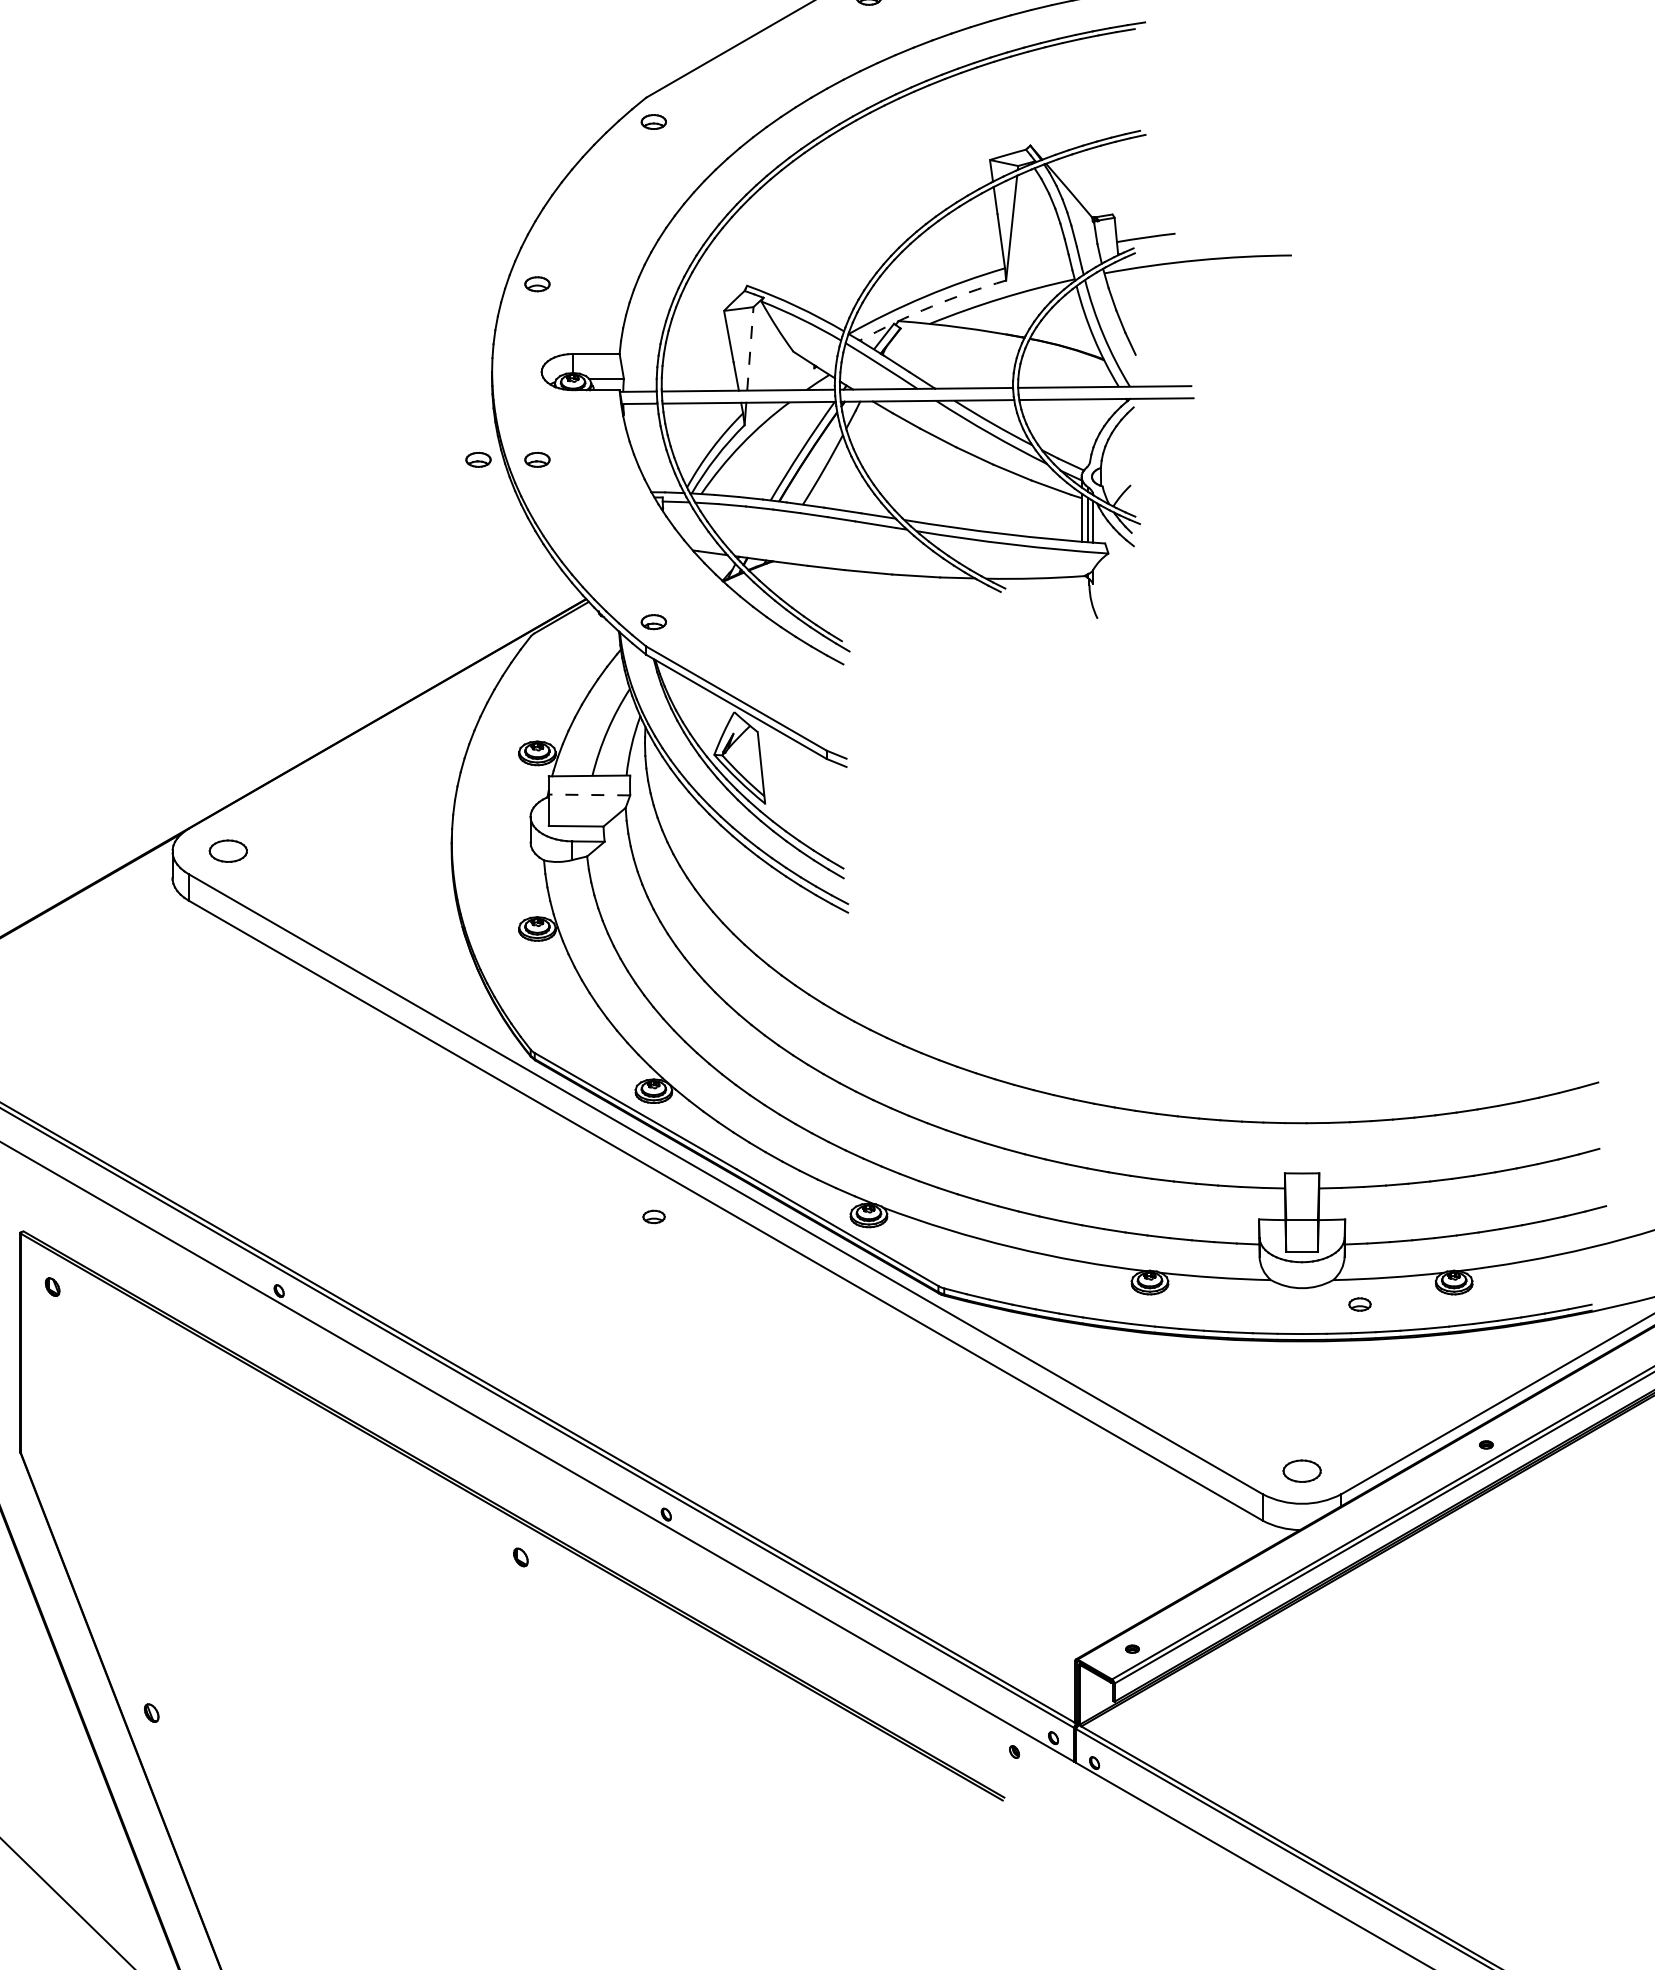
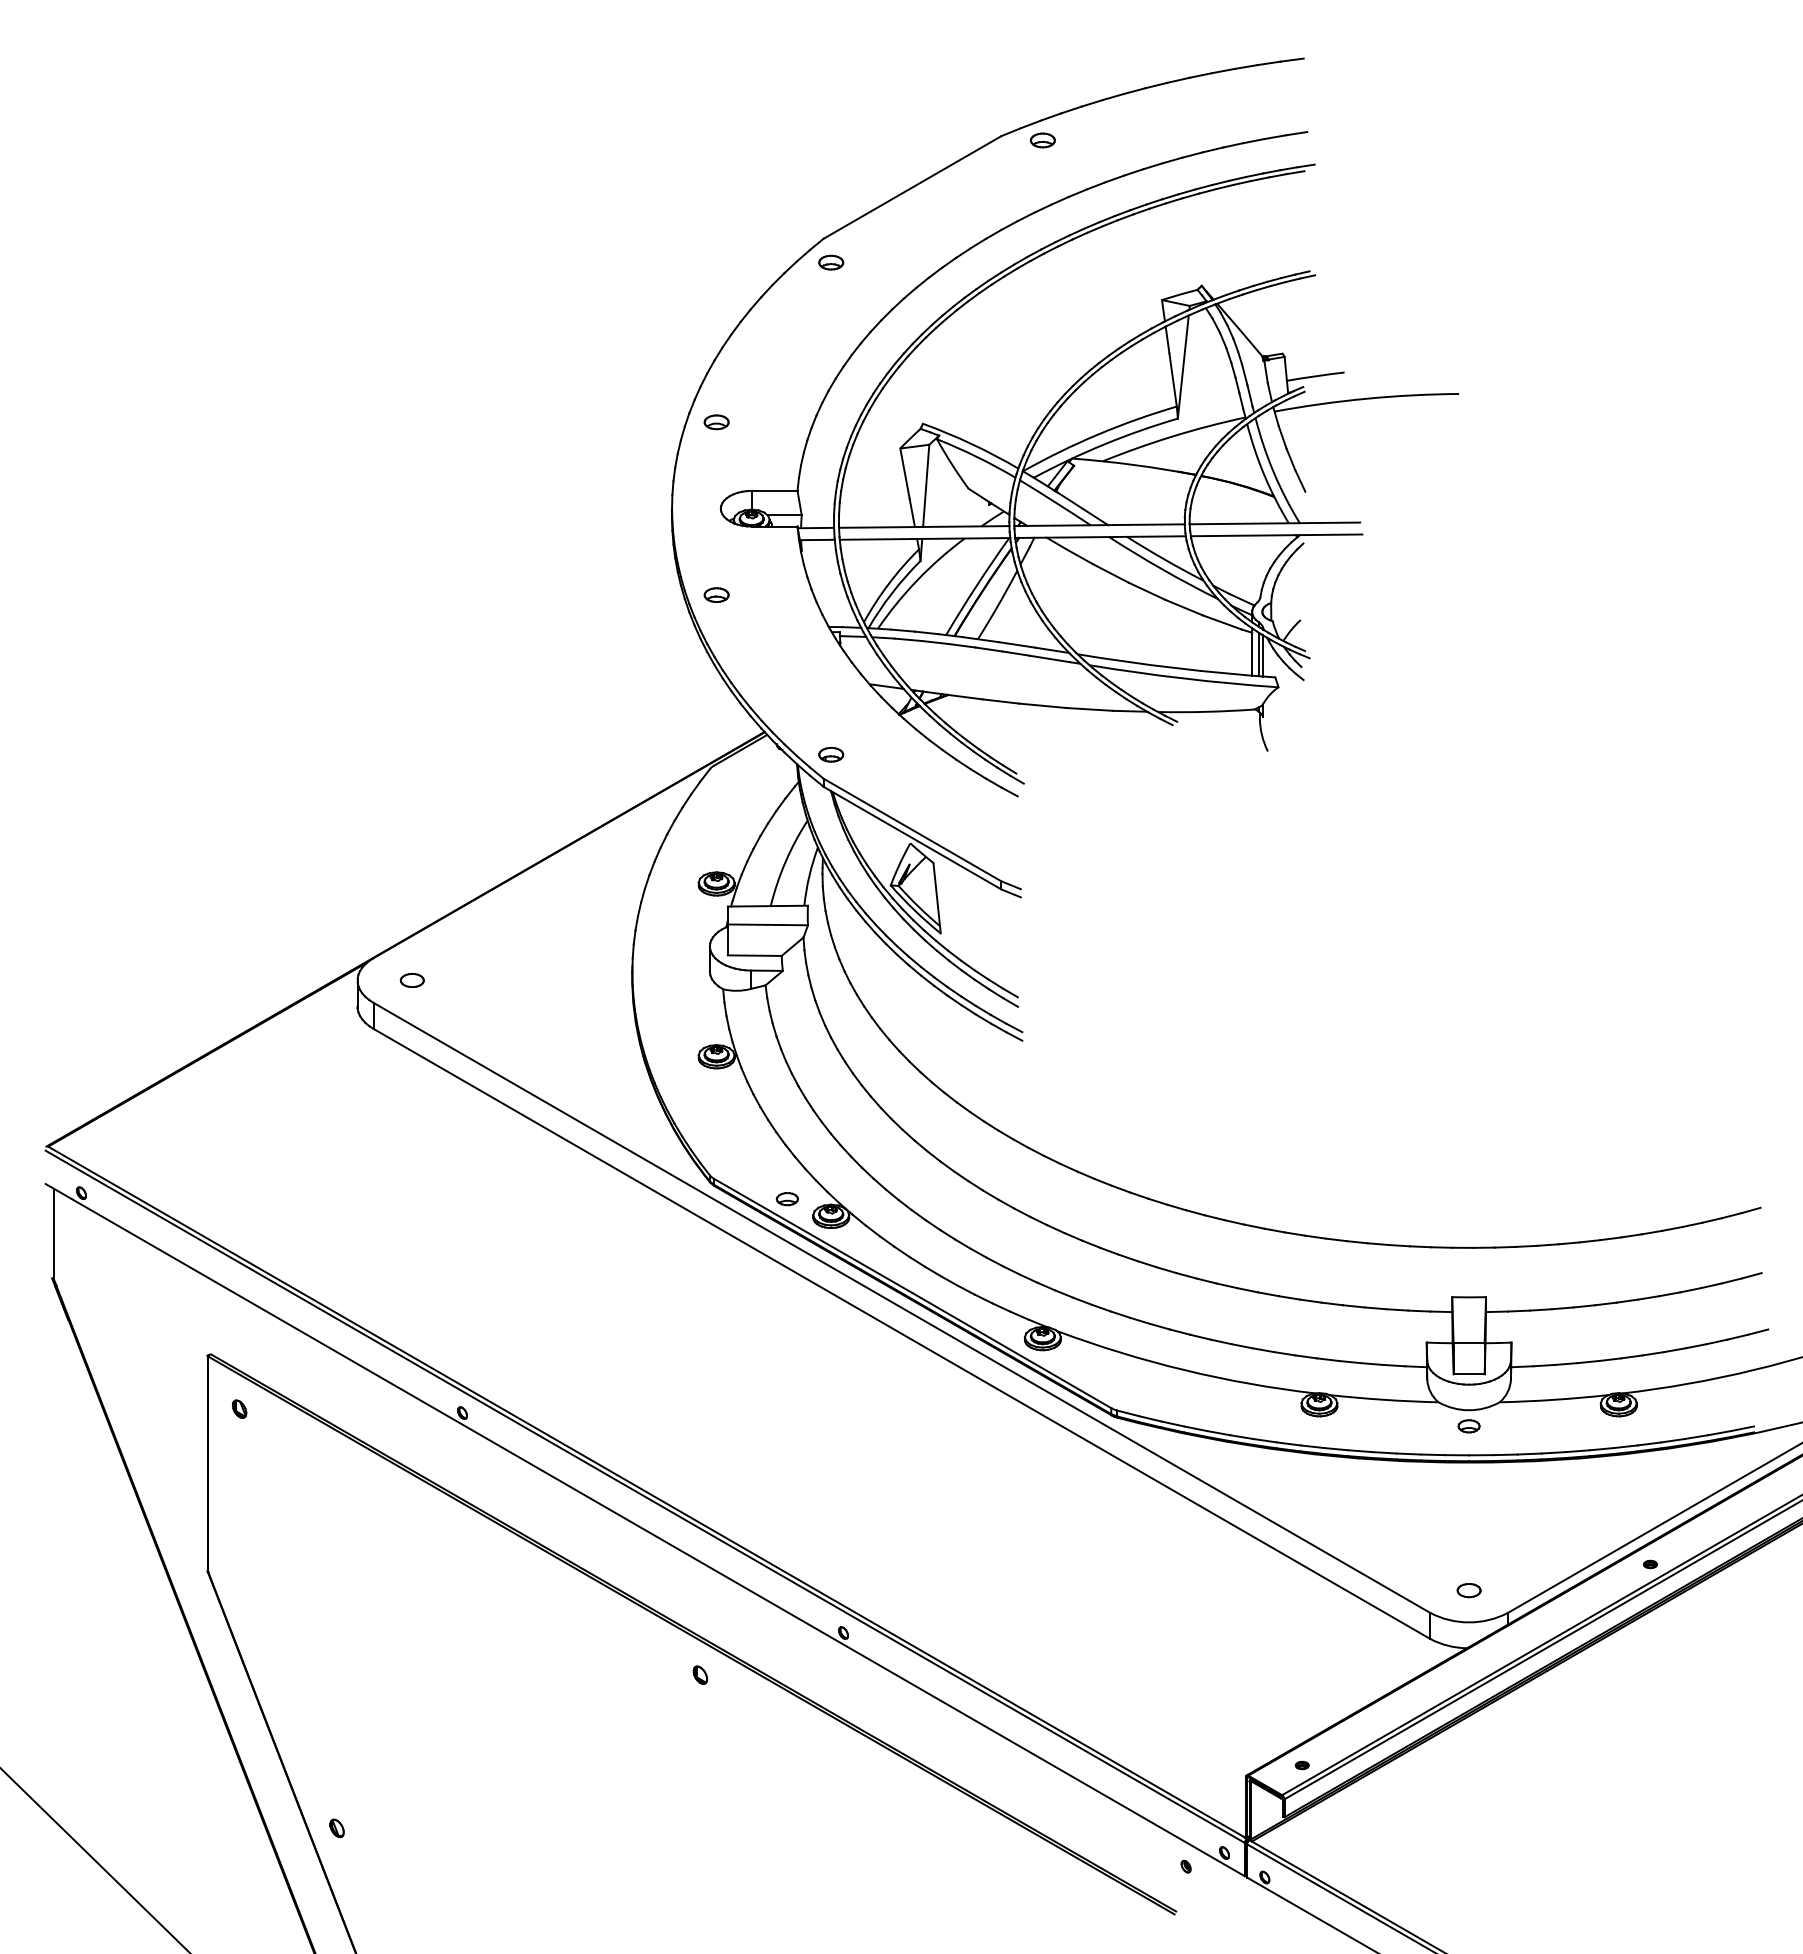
arc: (931, 306) -> (1104, 444), dashed -> solid
line: (750, 348) -> (926, 485), dashed -> solid
part: (478, 459) -> (658, 594), removed
line: (589, 794) -> (767, 924), dashed -> solid
part: (227, 851) -> (411, 980), size x0.62
part: (653, 1217) -> (786, 1199), moved
part: (1359, 1304) -> (1468, 1426), moved
part: (1301, 1471) -> (1468, 1590), size x0.62

